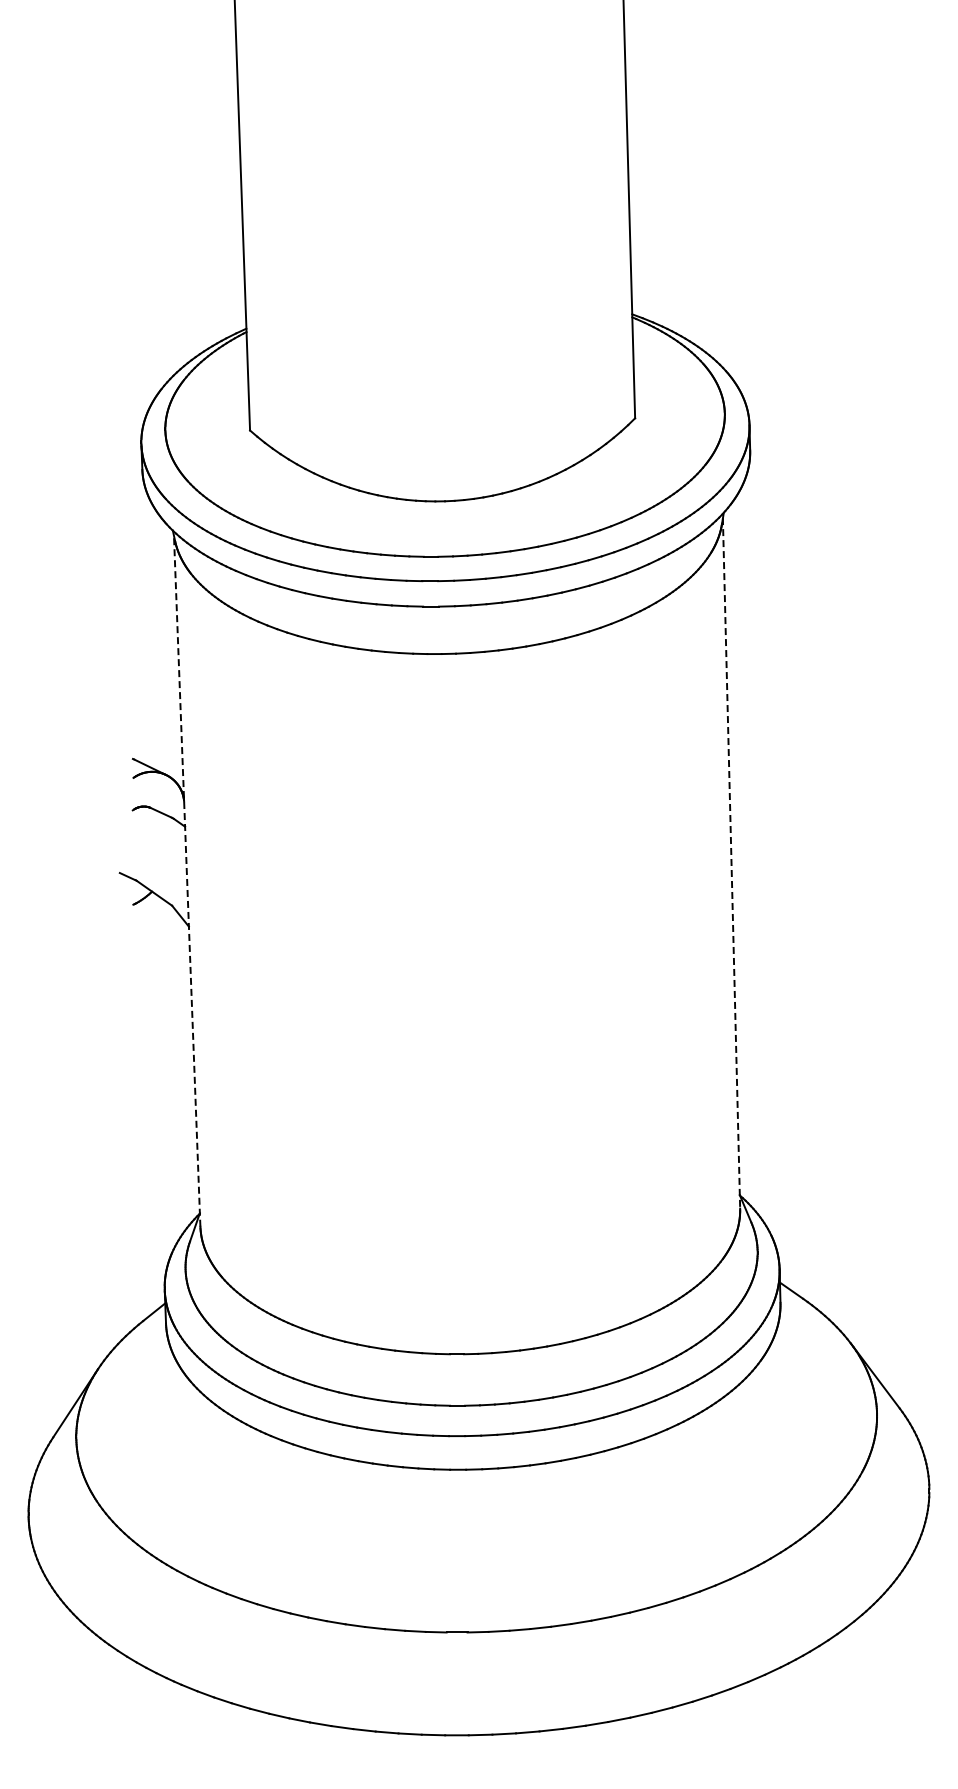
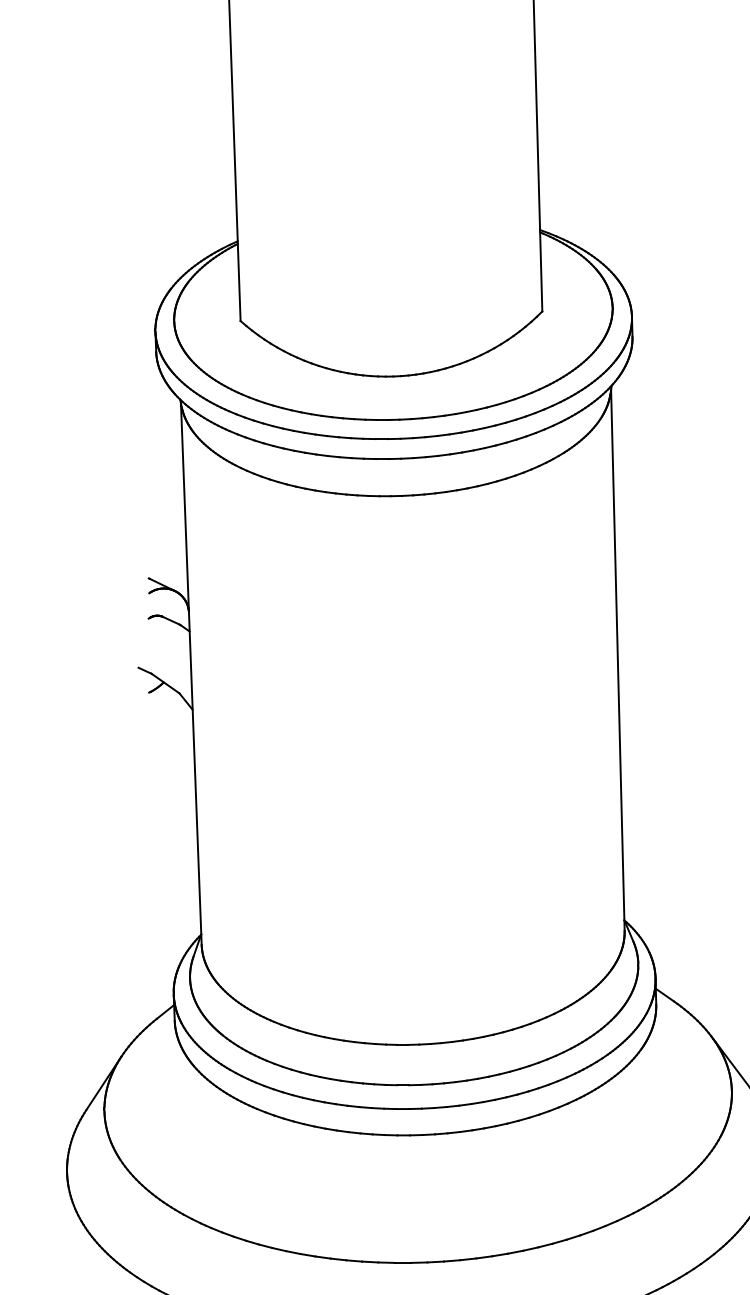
line: (731, 863) -> (617, 660), dashed -> solid
line: (187, 881) -> (191, 674), dashed -> solid

